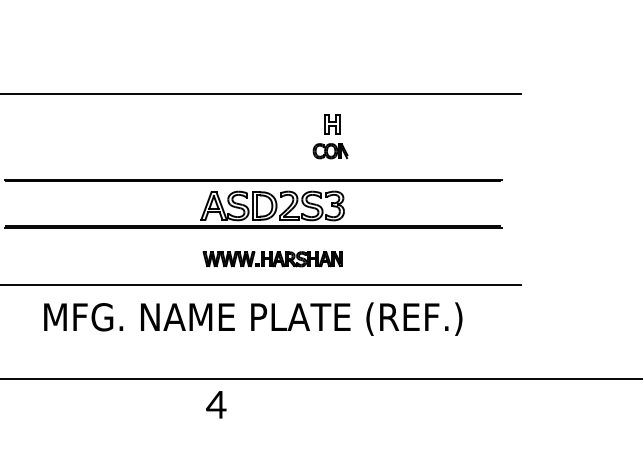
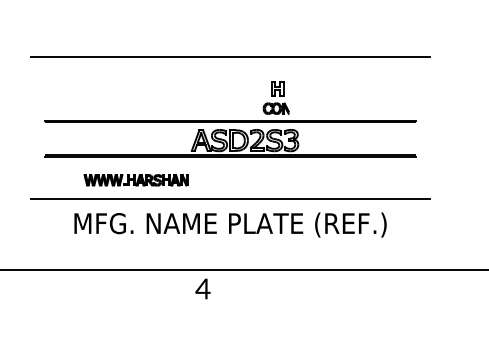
part: (329, 136) -> (275, 97), moved
part: (271, 259) -> (135, 180), moved

